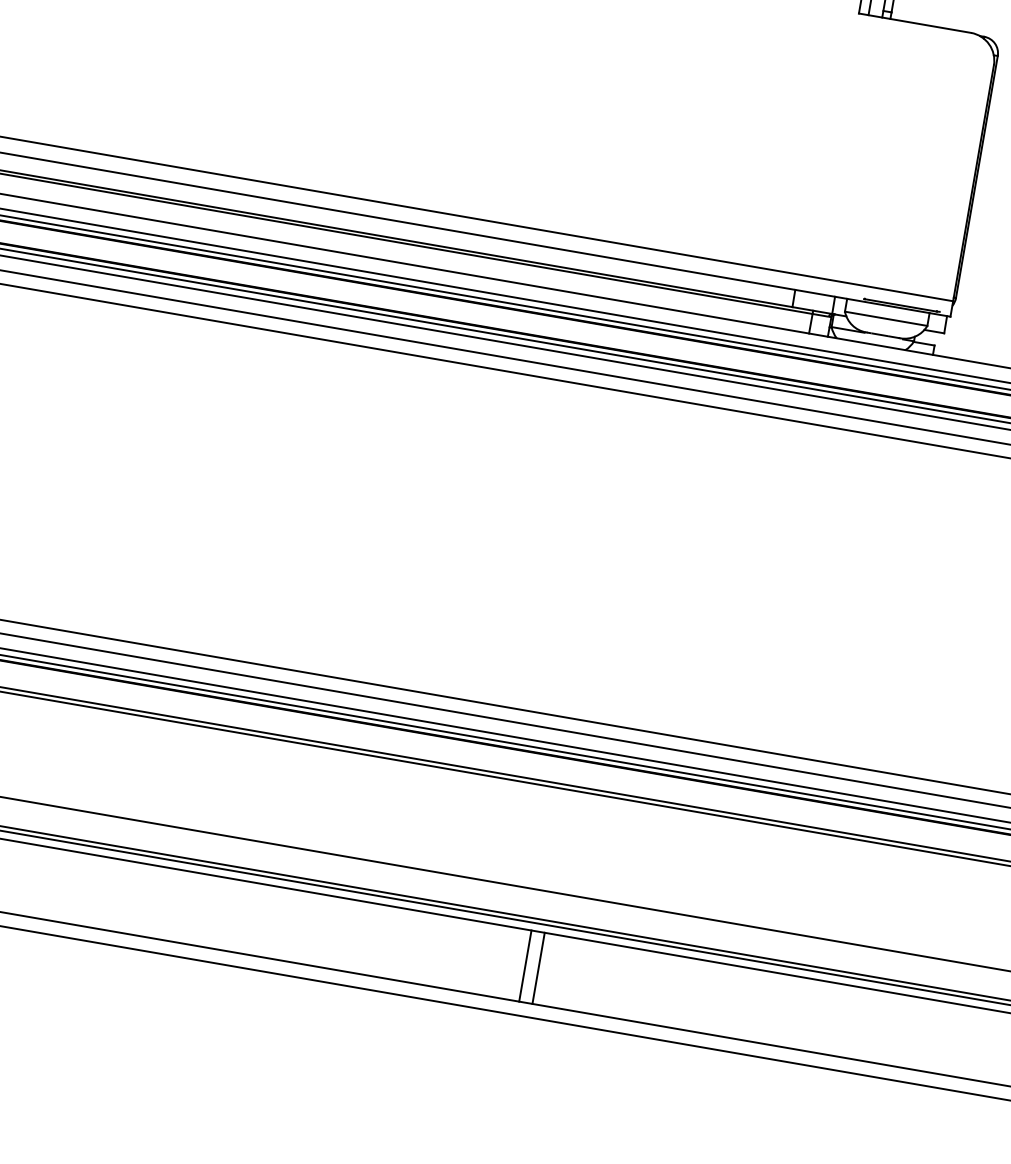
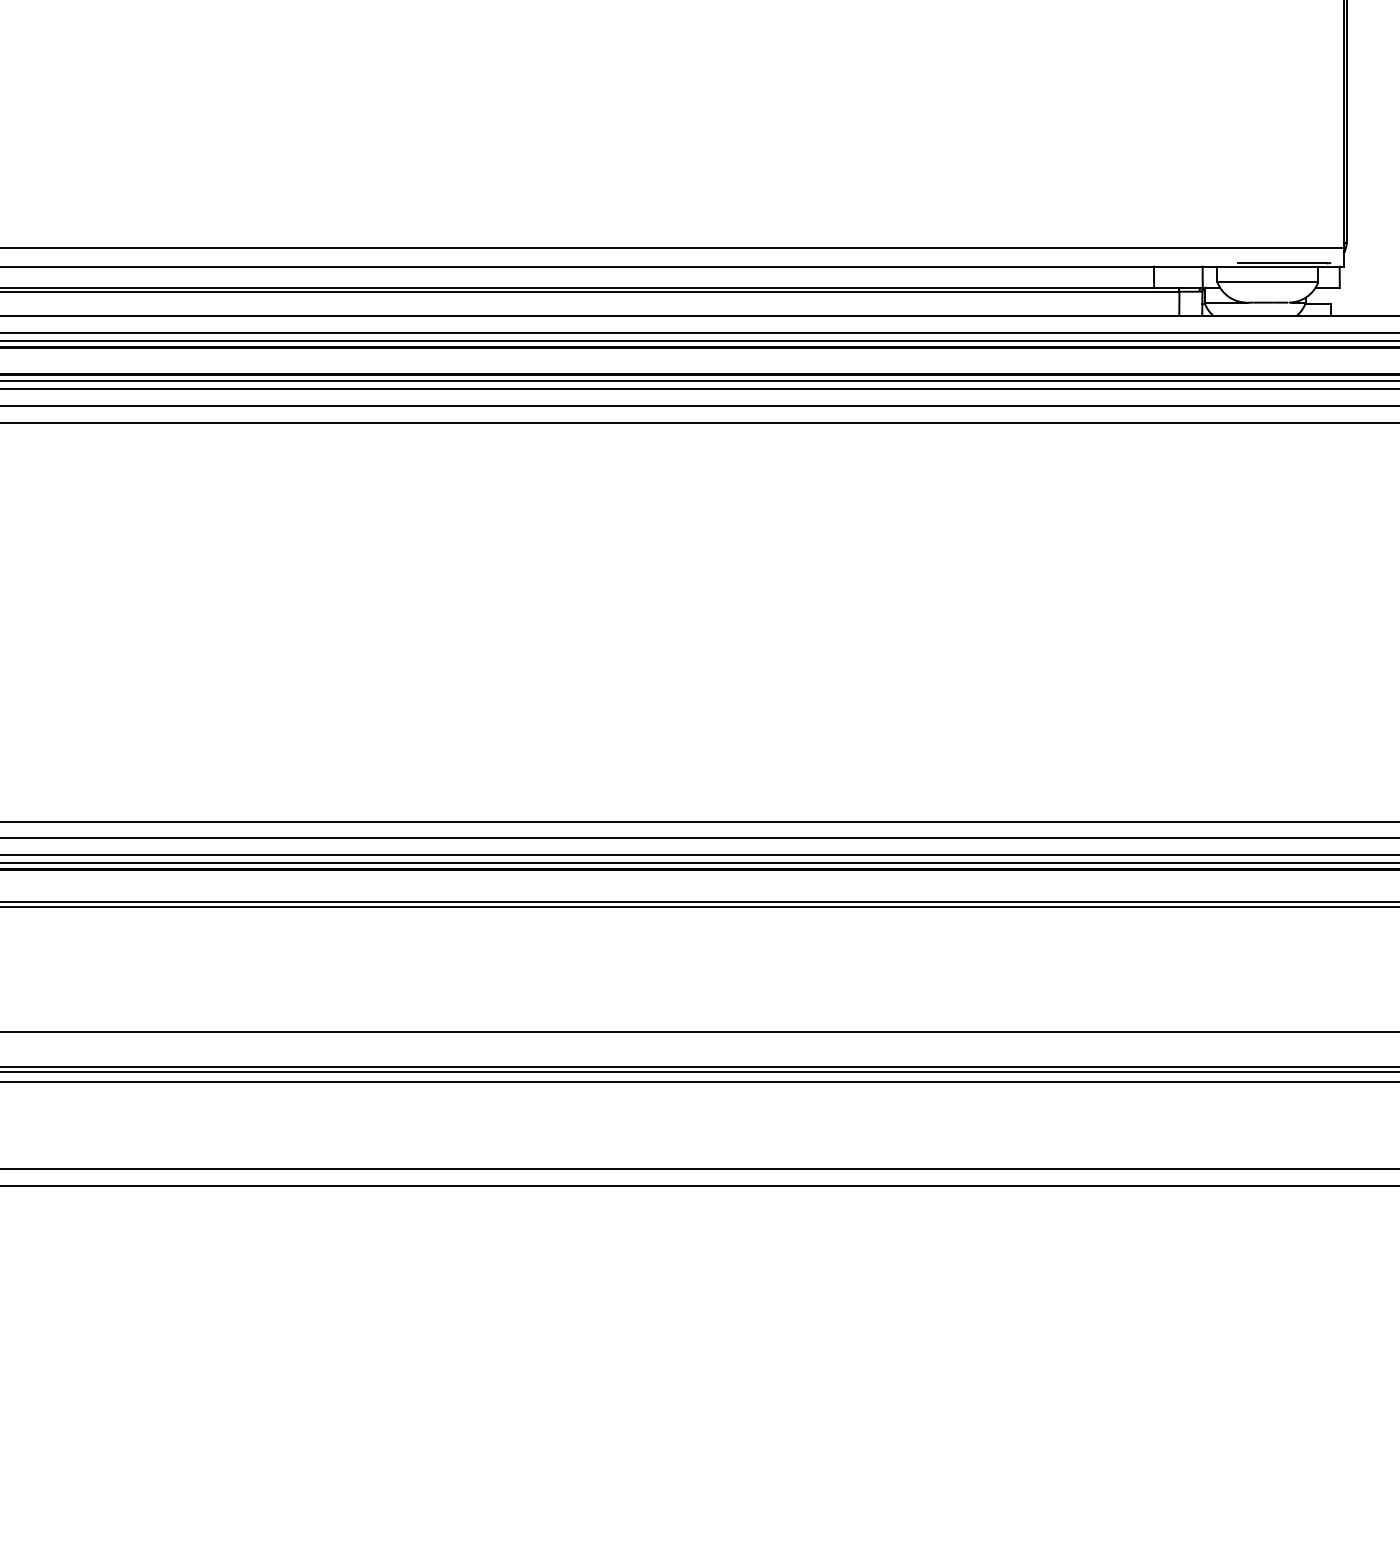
line: (525, 965) -> (972, 1124), removed
line: (538, 967) -> (988, 1124), removed

